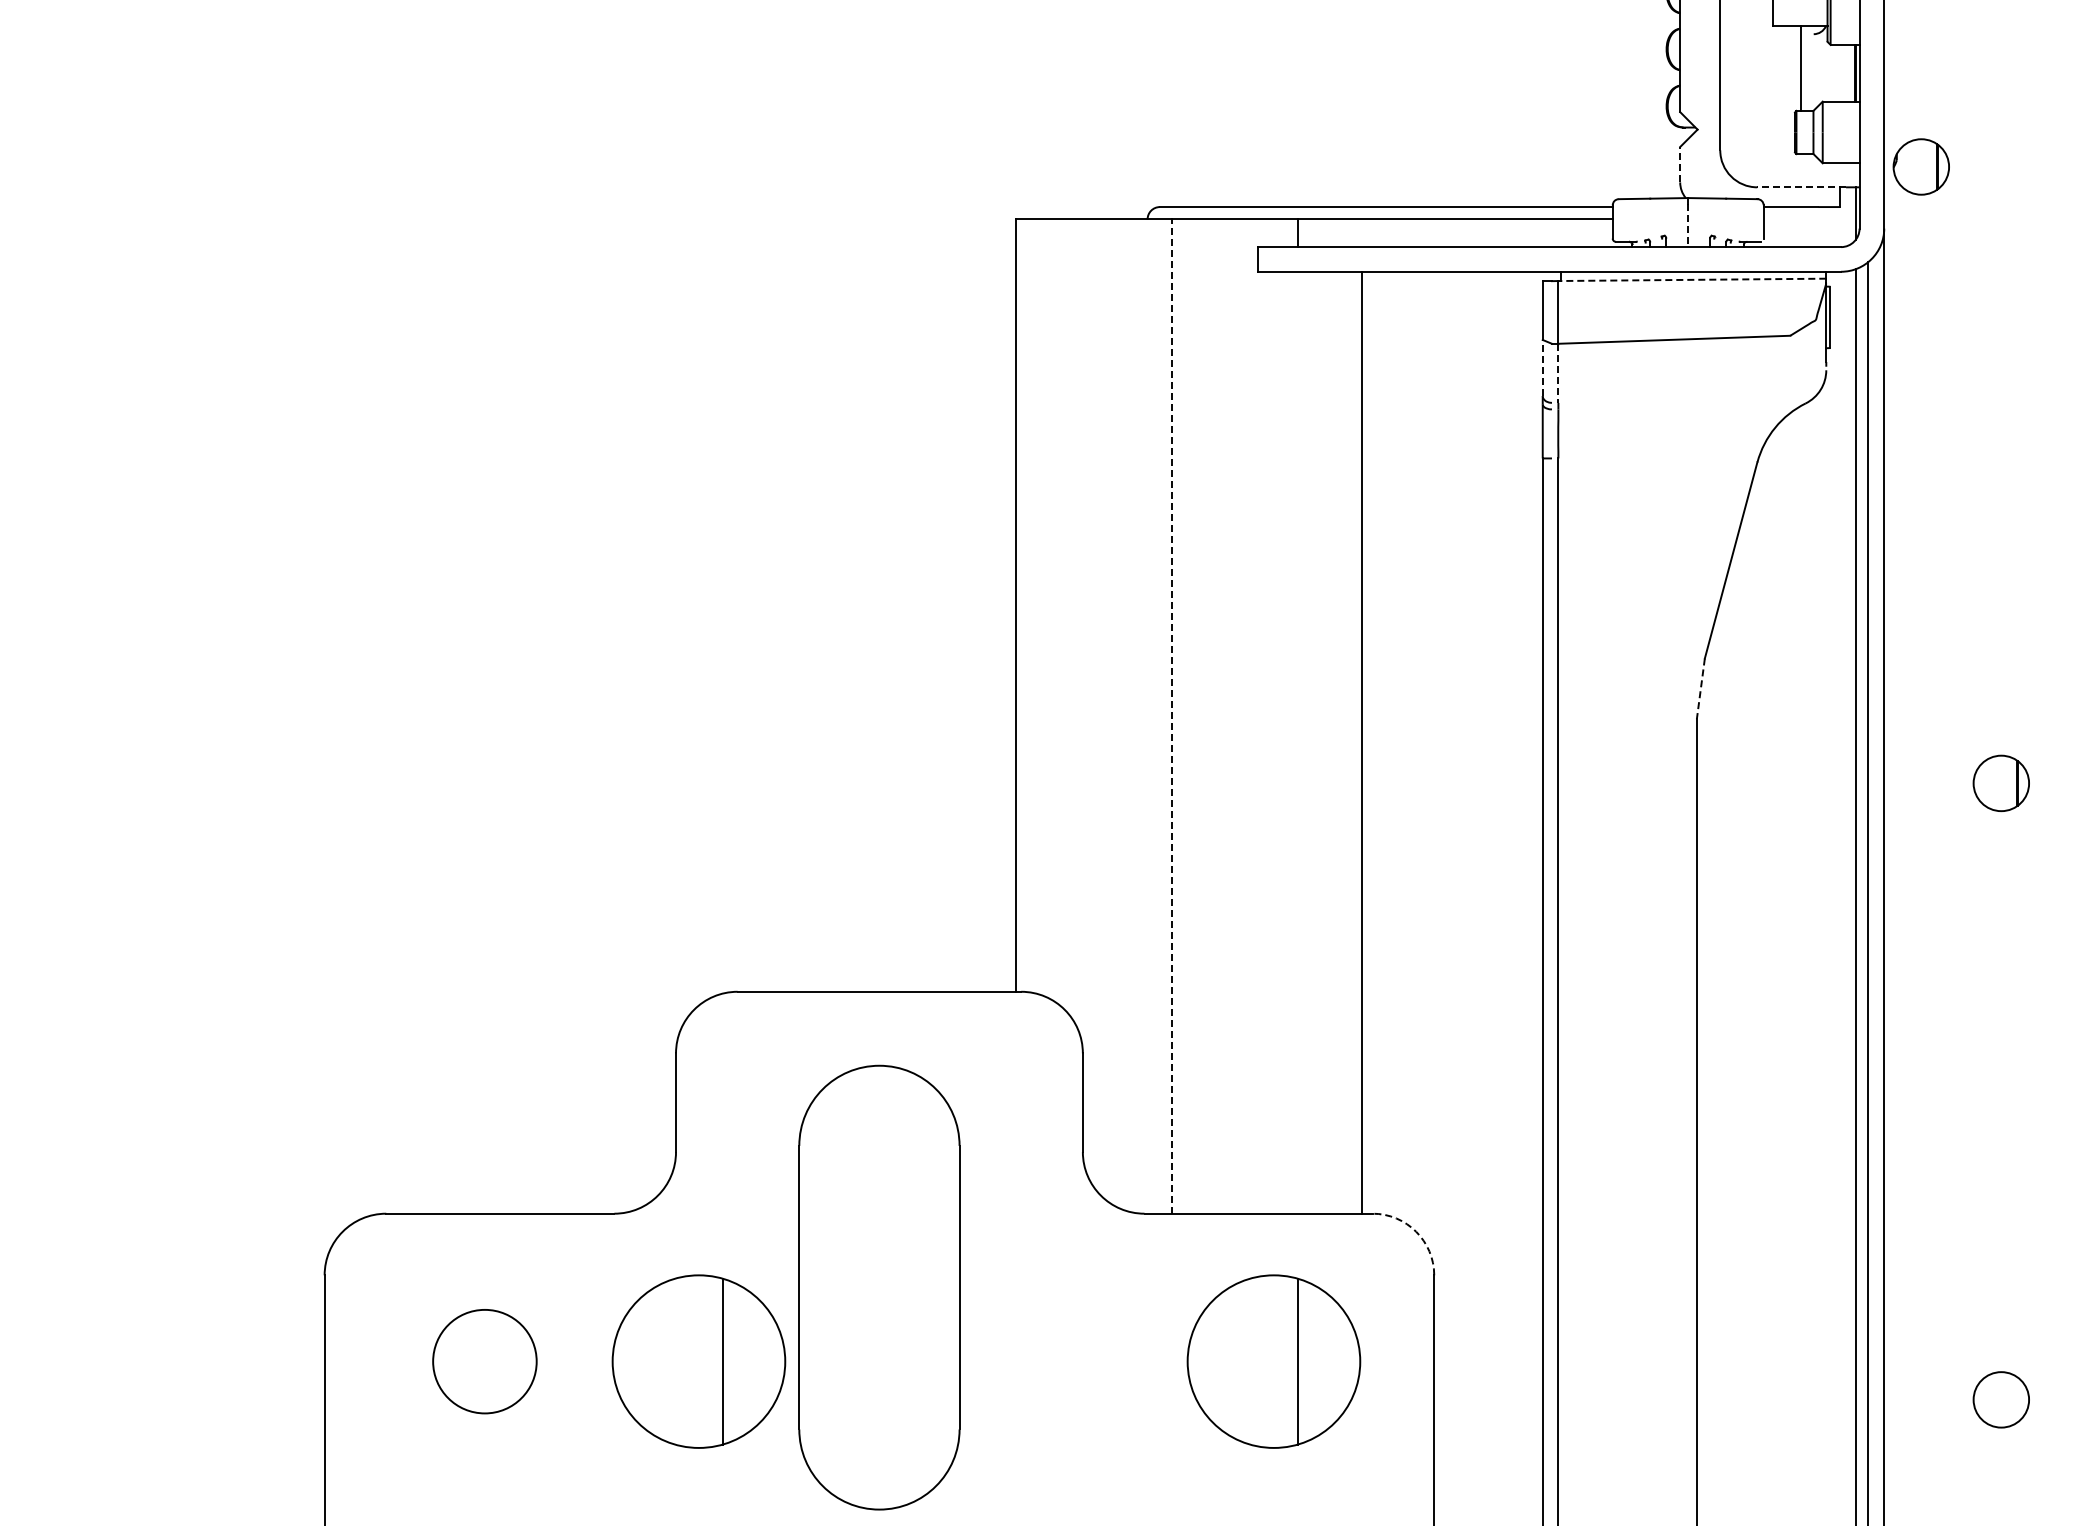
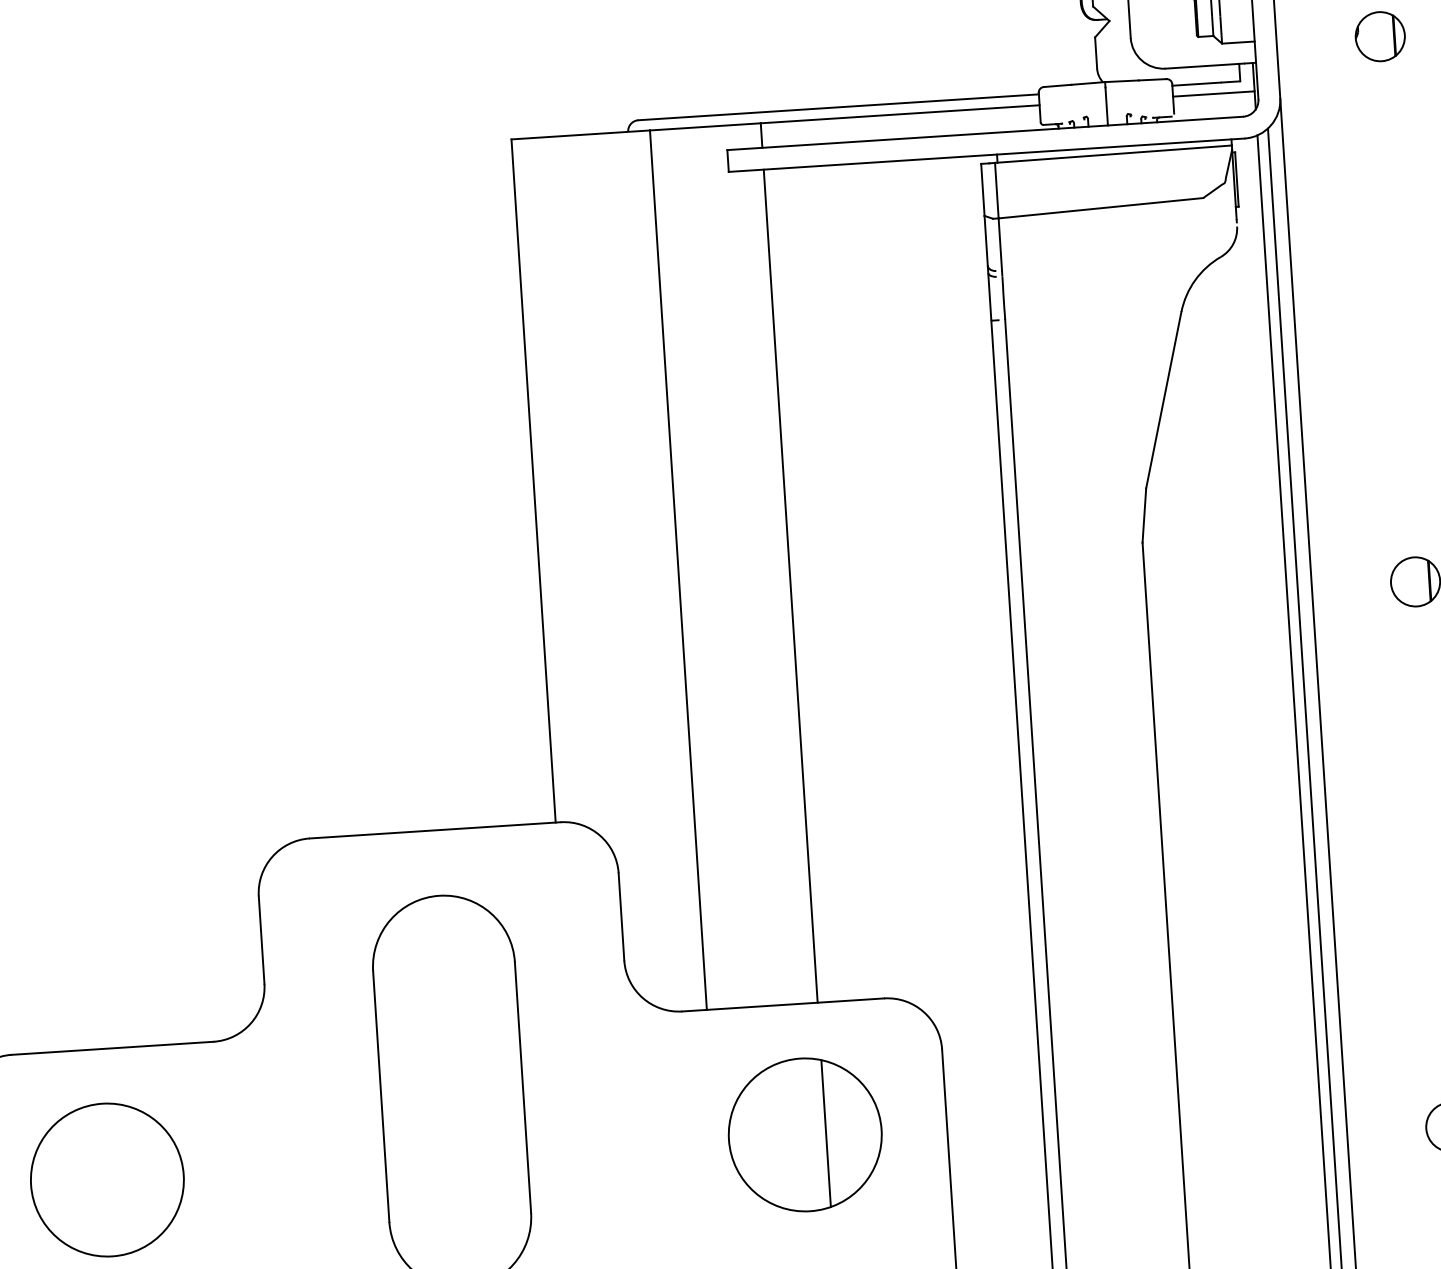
line: (1680, 164) -> (1096, 52), dashed -> solid
part: (1920, 166) -> (1379, 36), moved
line: (1801, 187) -> (1204, 66), dashed -> solid
line: (1809, 219) -> (1213, 94), added
line: (1688, 226) -> (1107, 107), dashed -> solid
line: (1692, 279) -> (1113, 153), dashed -> solid
line: (1542, 367) -> (985, 240), dashed -> solid
line: (1558, 373) -> (1000, 244), dashed -> solid
line: (1700, 688) -> (1144, 515), dashed -> solid
line: (1172, 716) -> (678, 570), dashed -> solid
line: (1361, 742) -> (790, 585), moved
arc: (1416, 1231) -> (923, 1011), dashed -> solid
circle: (484, 1361) -> (107, 1179), size x1.67
part: (698, 1361) -> (296, 1167), removed

